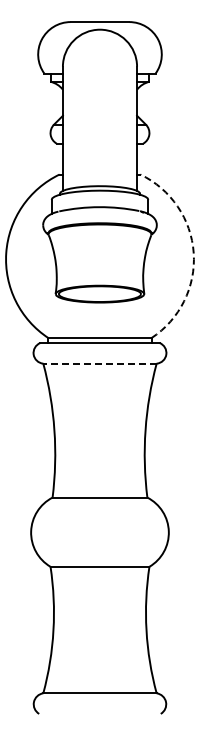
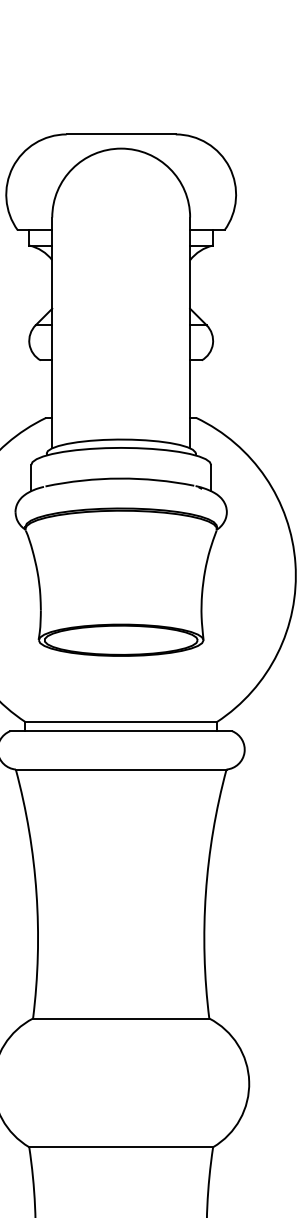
arc: (193, 253) -> (295, 564), dashed -> solid
line: (100, 363) -> (122, 769), dashed -> solid

